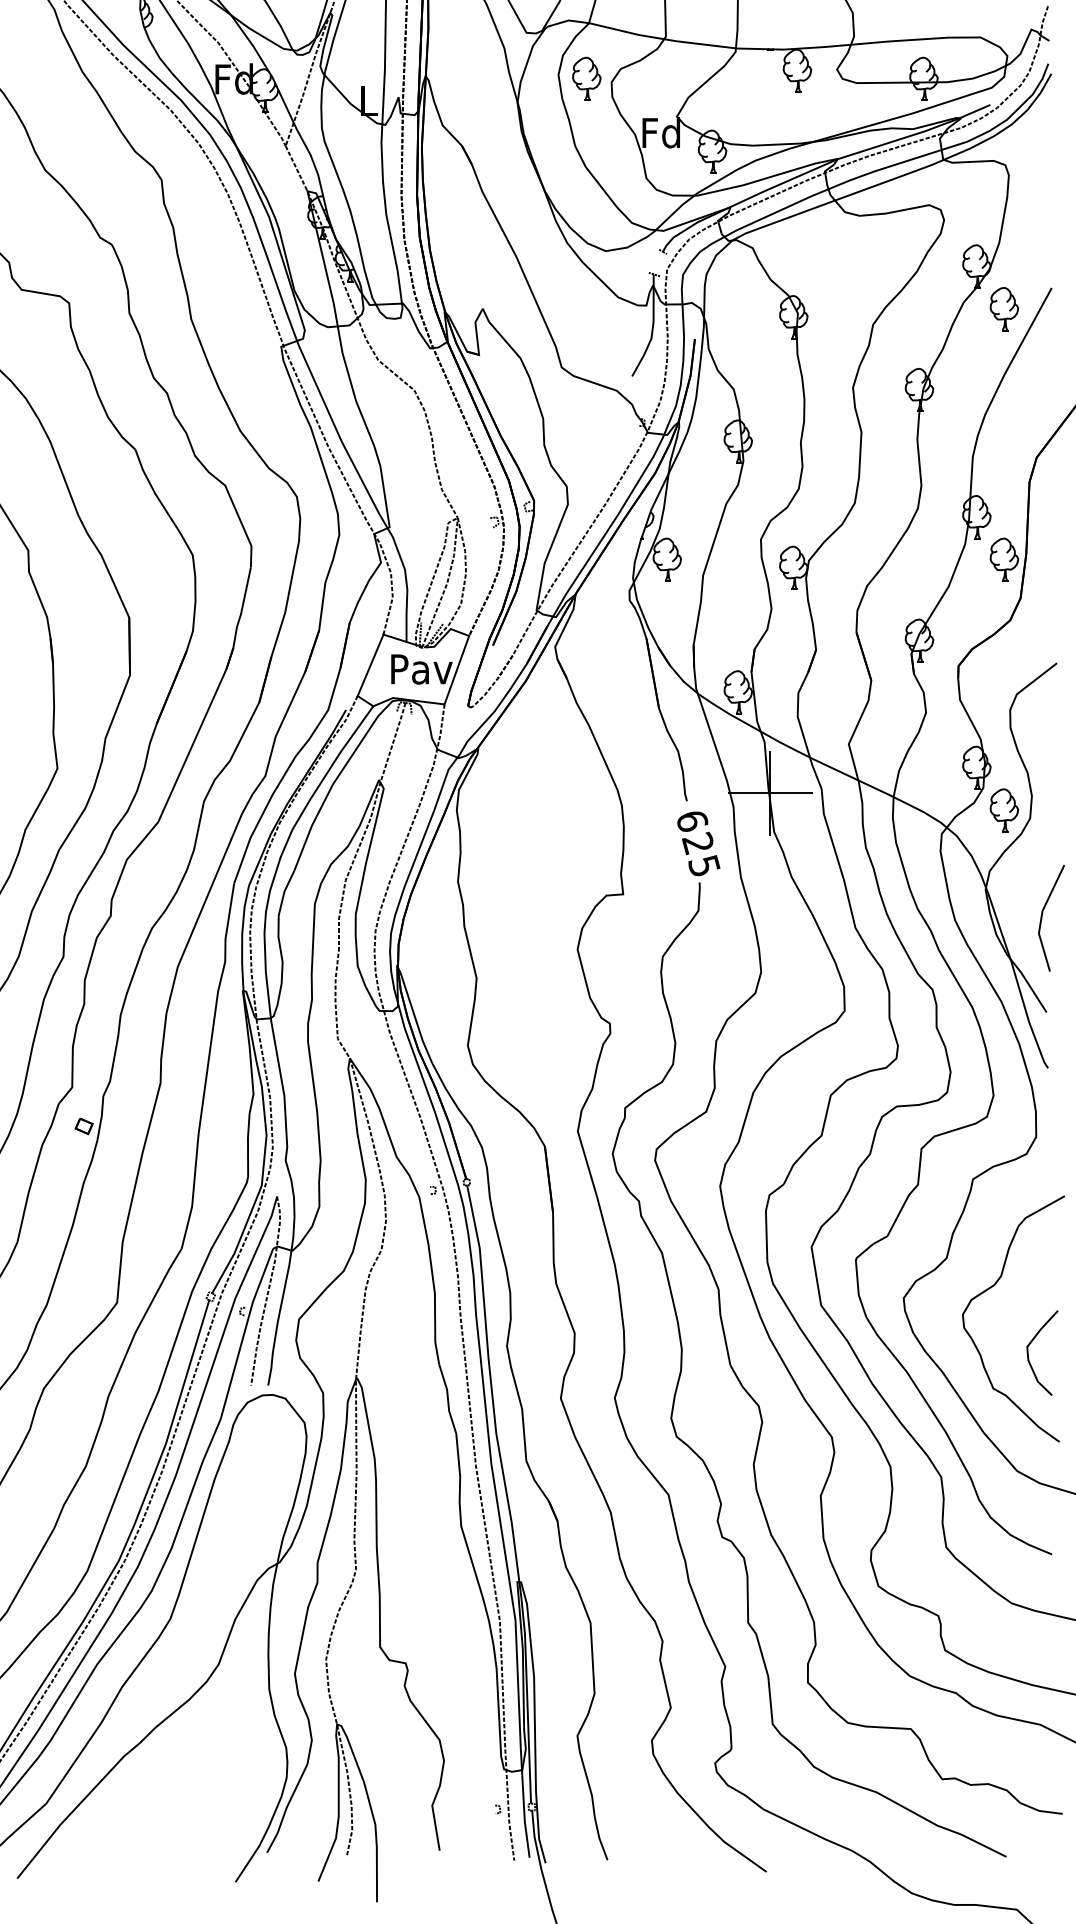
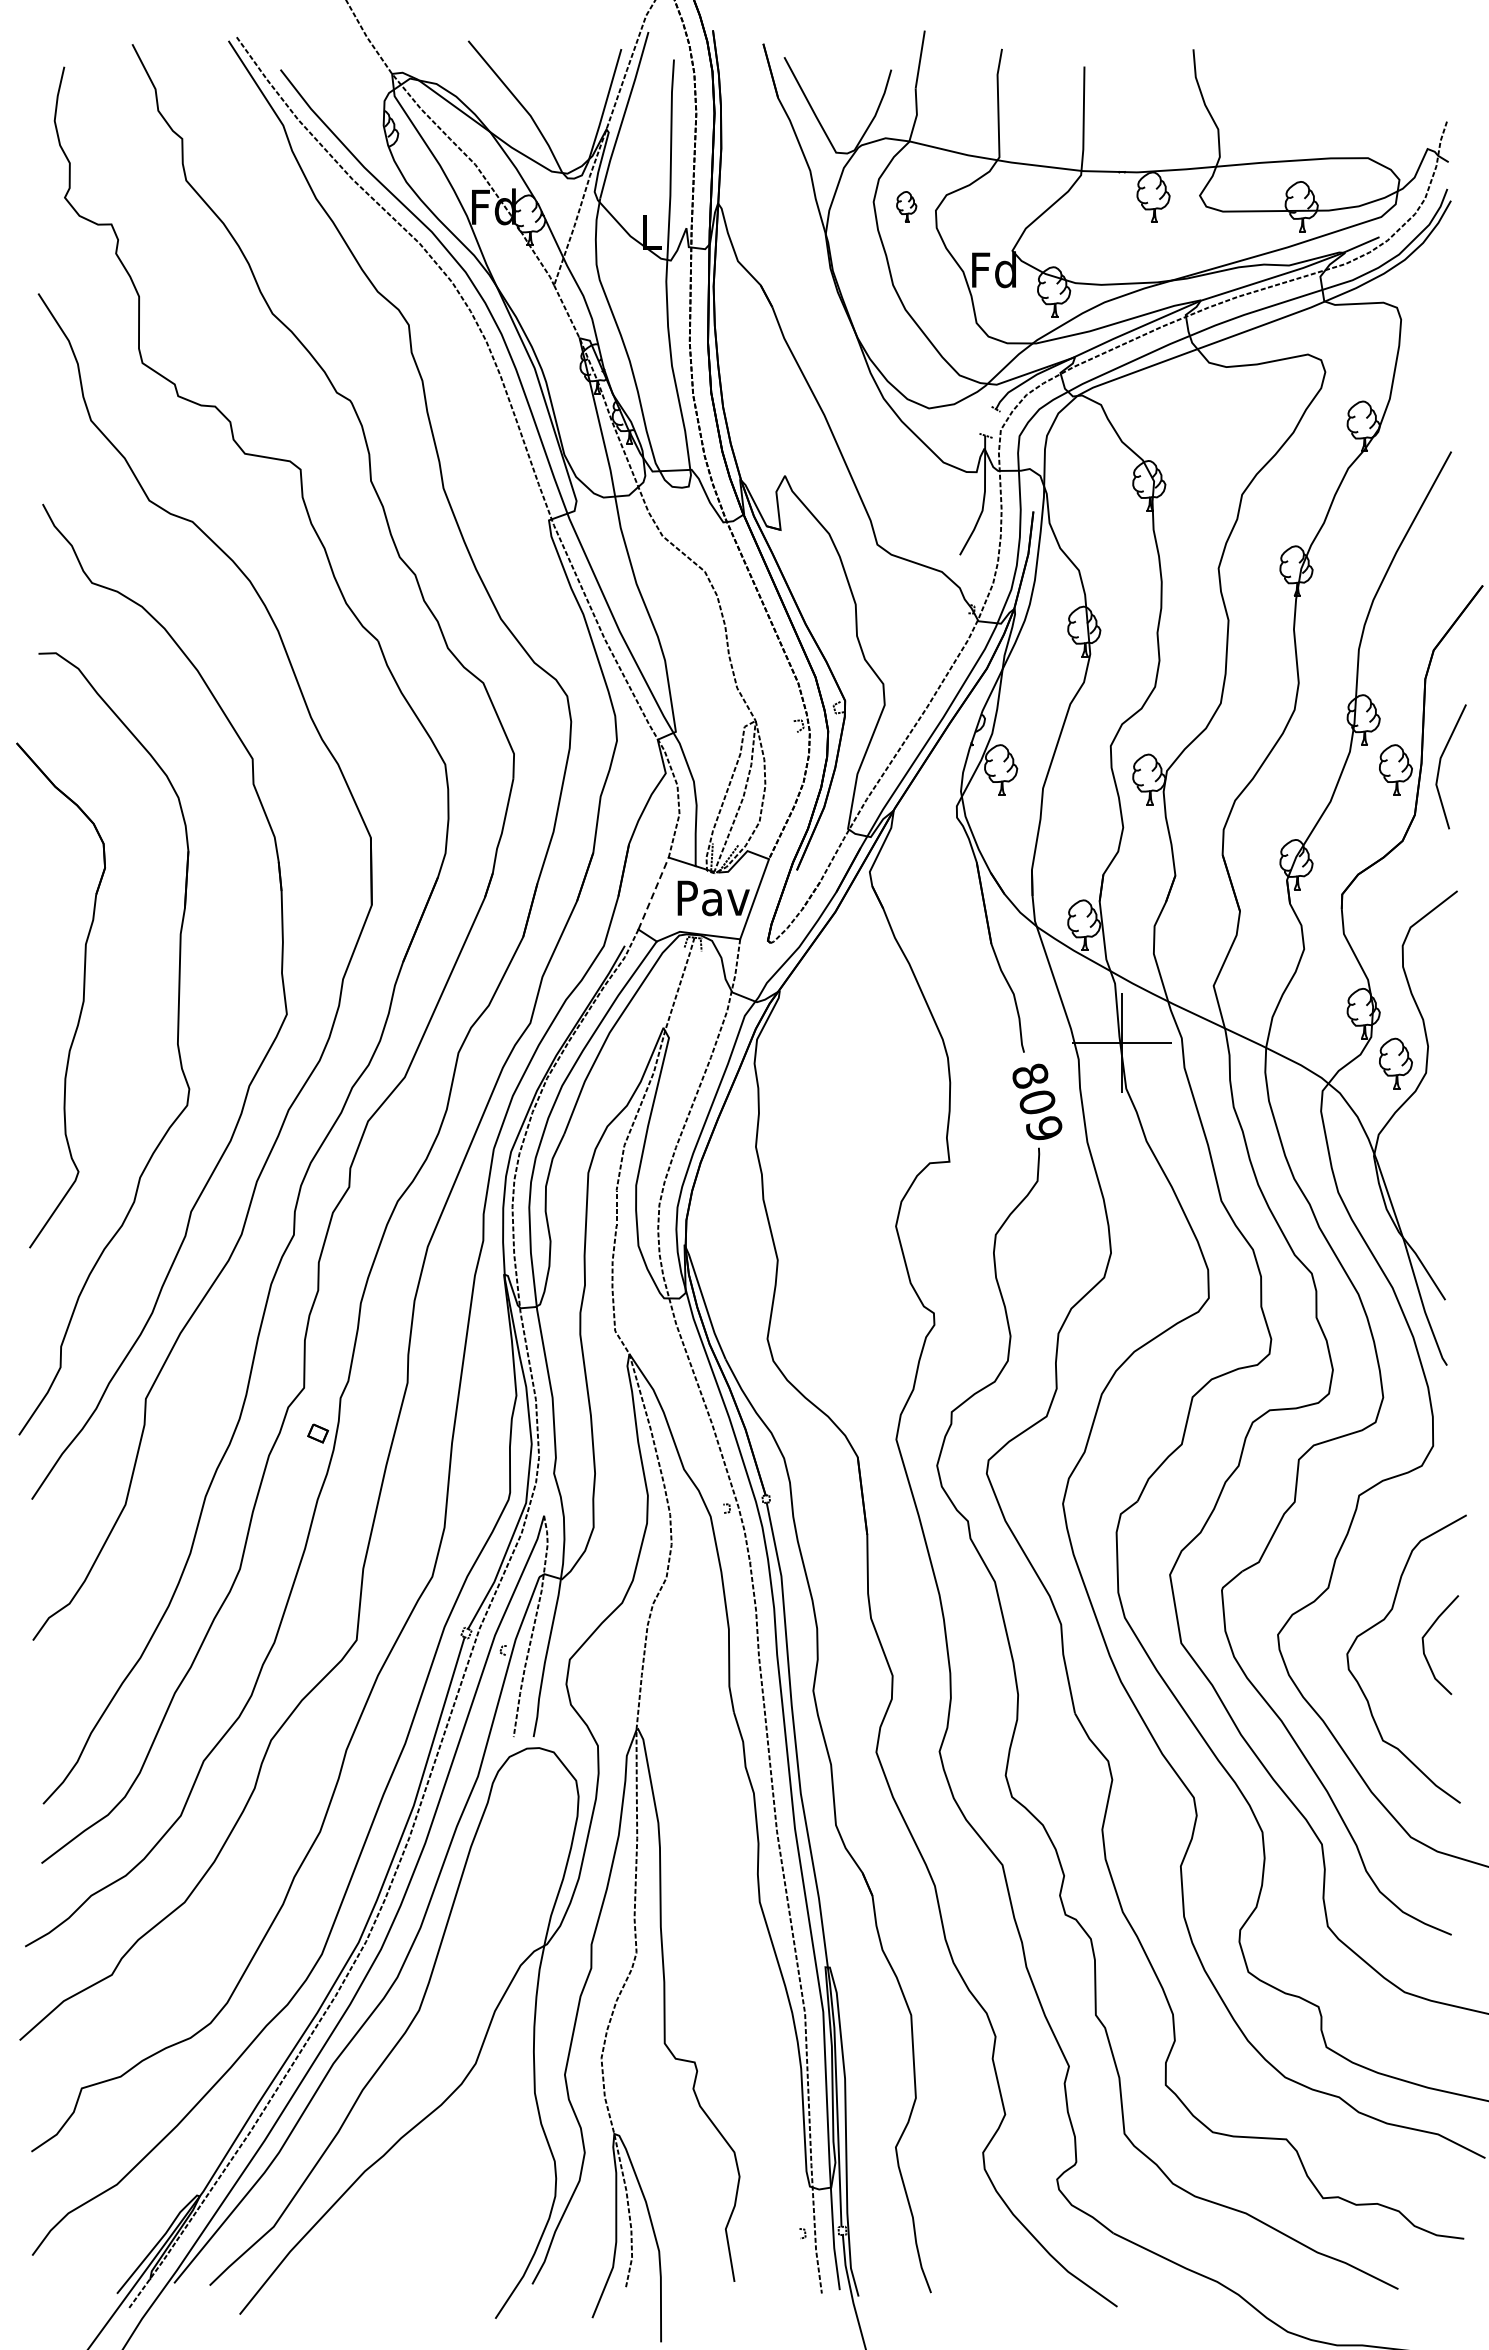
part: (586, 78) -> (906, 206), size x0.6
part: (1004, 308) -> (1395, 475), removed
line: (370, 665) -> (653, 893), solid -> dashed
text: (698, 842) -> (1037, 1101), 625 -> 809
line: (1042, 918) -> (1440, 766), moved
curve: (1028, 1353) -> (1424, 1645), moved

